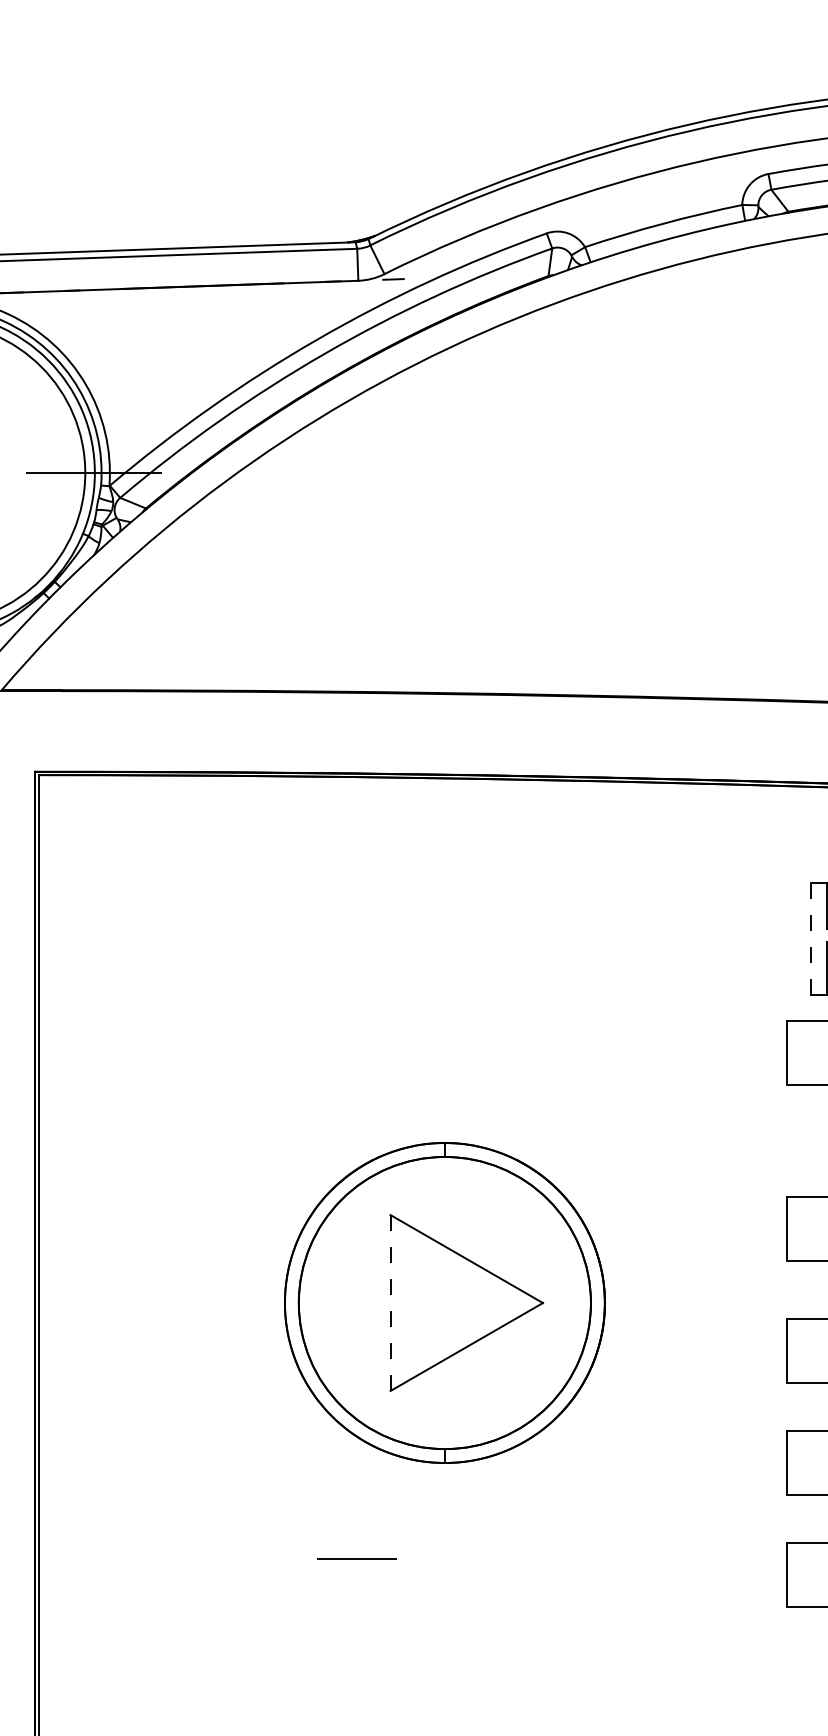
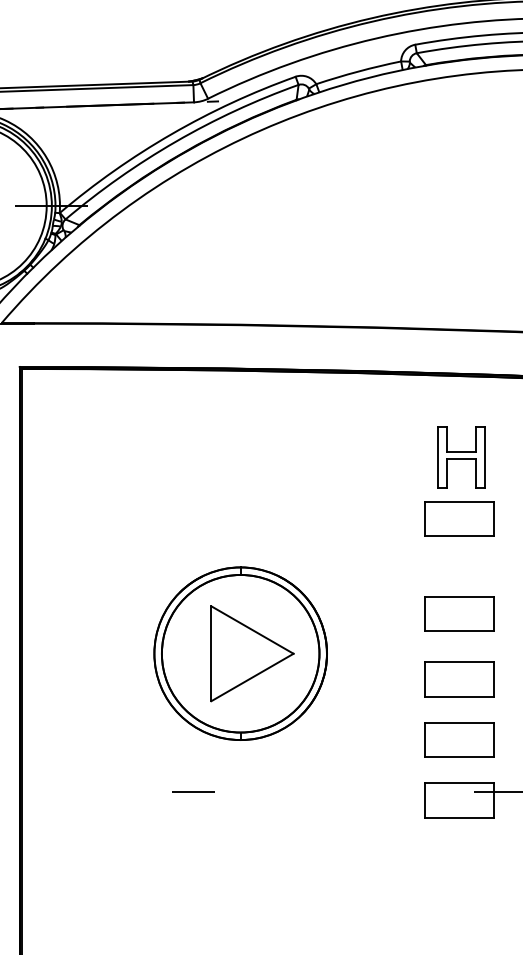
line: (811, 937) -> (438, 456), dashed -> solid
line: (390, 1304) -> (211, 654), dashed -> solid

